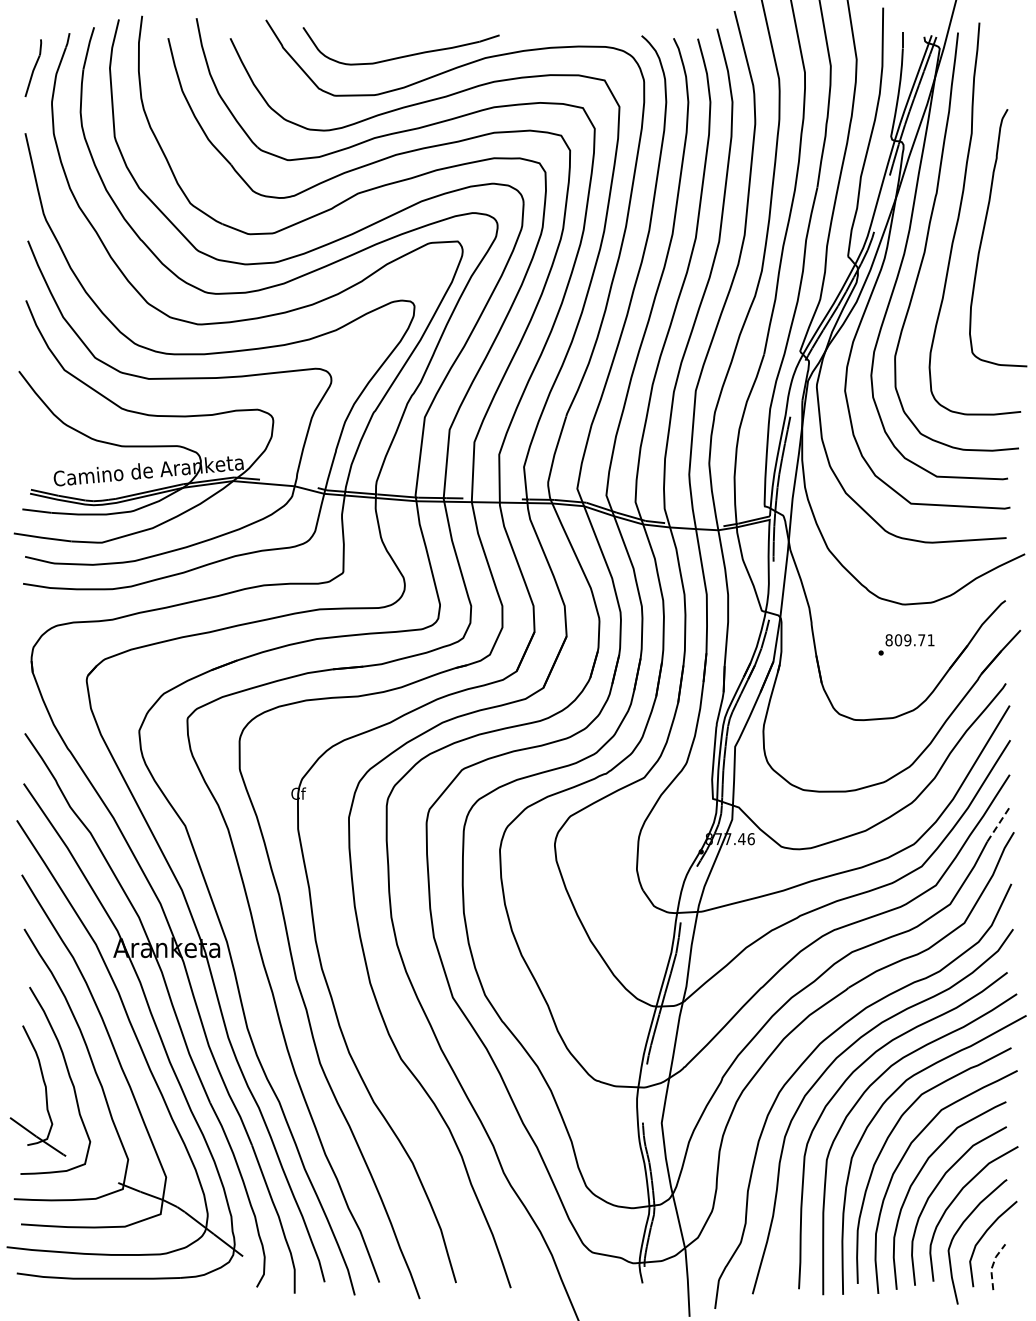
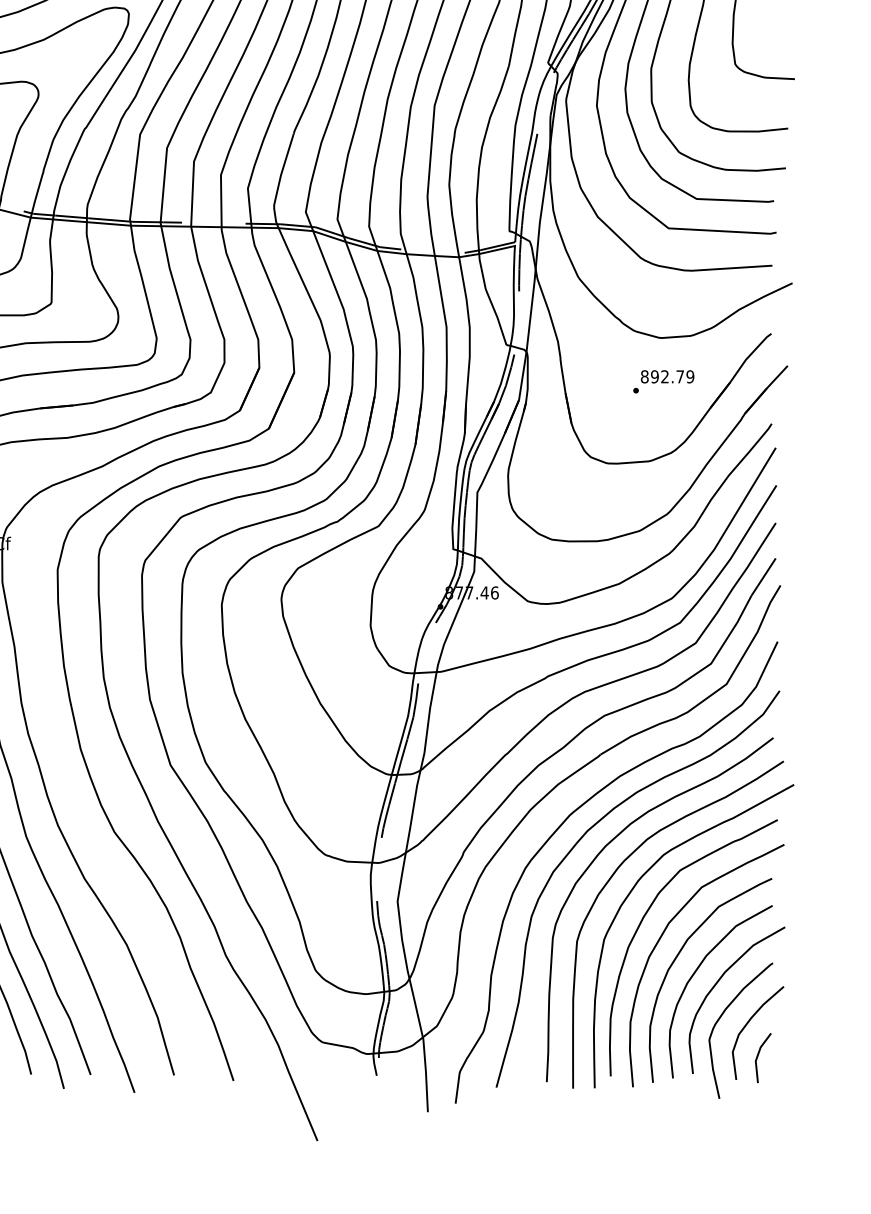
text: (914, 640) -> (672, 377), 809.71 -> 892.79
line: (998, 824) -> (763, 577), dashed -> solid
line: (992, 1265) -> (757, 1056), dashed -> solid

